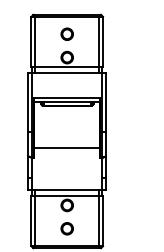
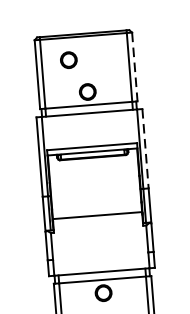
circle: (66, 33) -> (67, 59), moved
line: (103, 42) -> (135, 67), solid -> dashed
line: (106, 102) -> (146, 148), solid -> dashed

